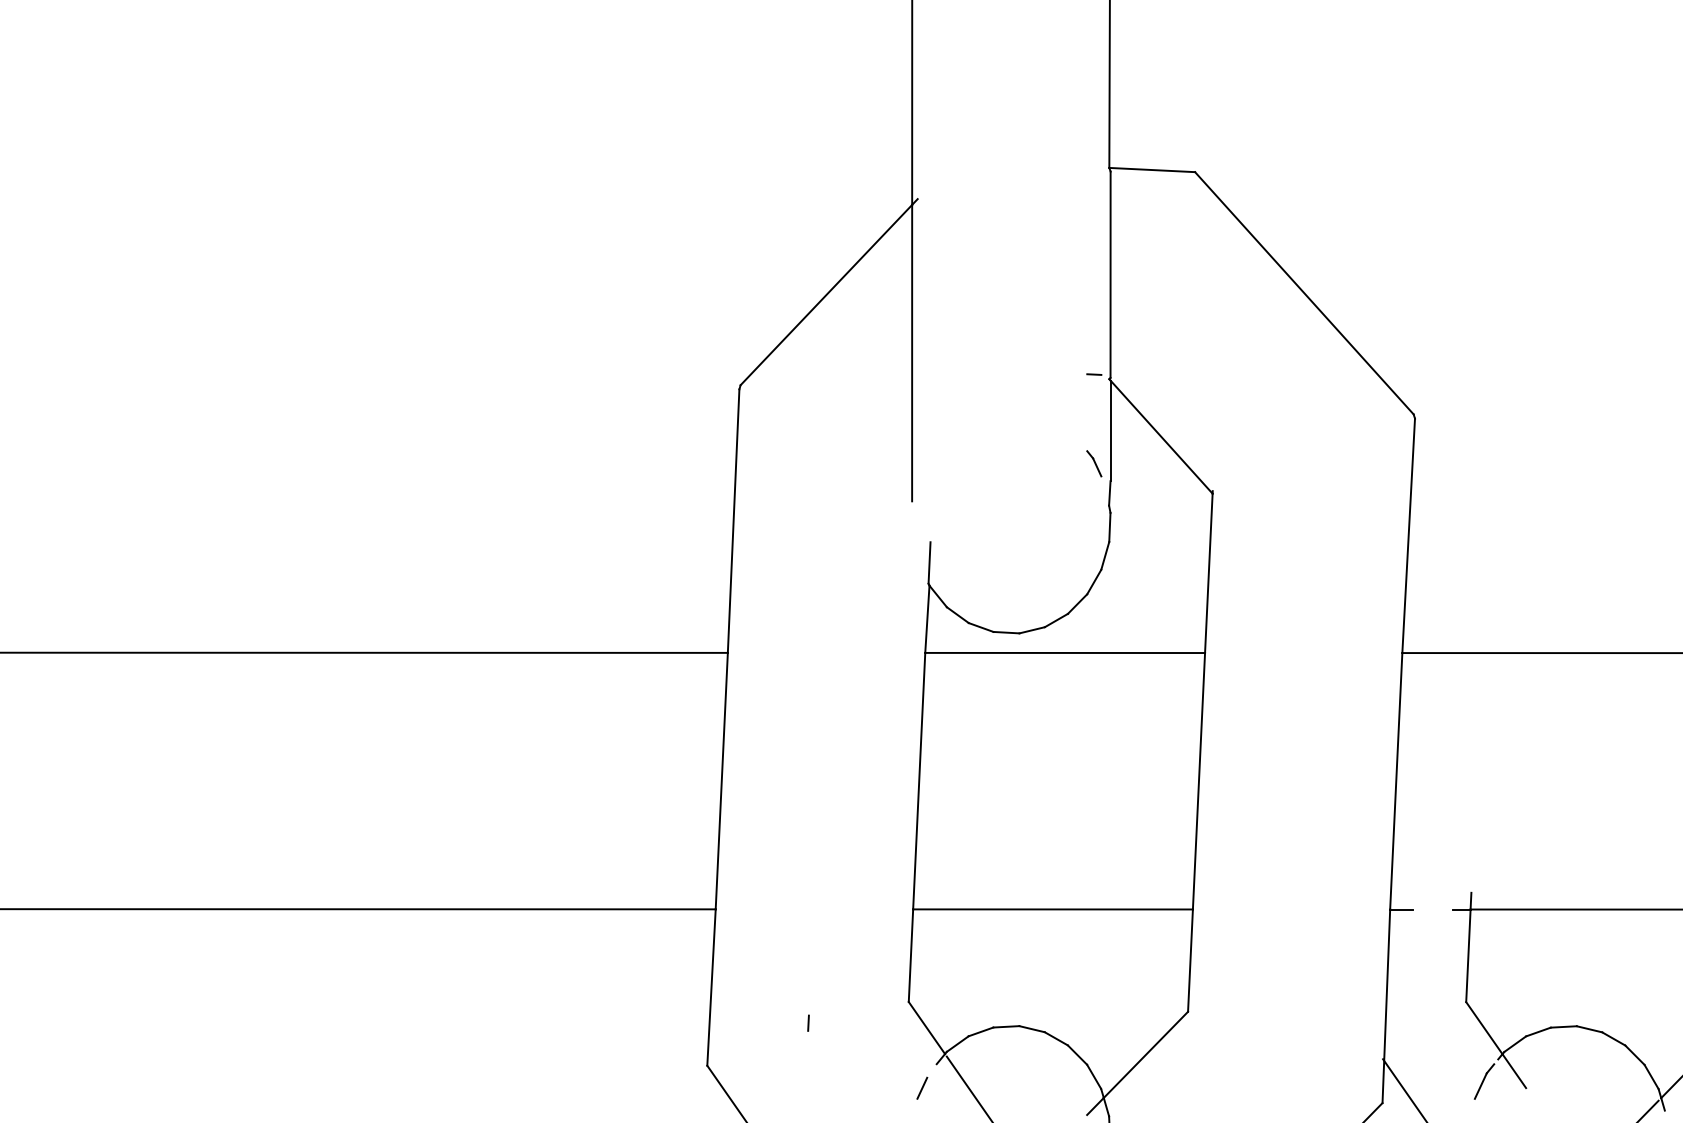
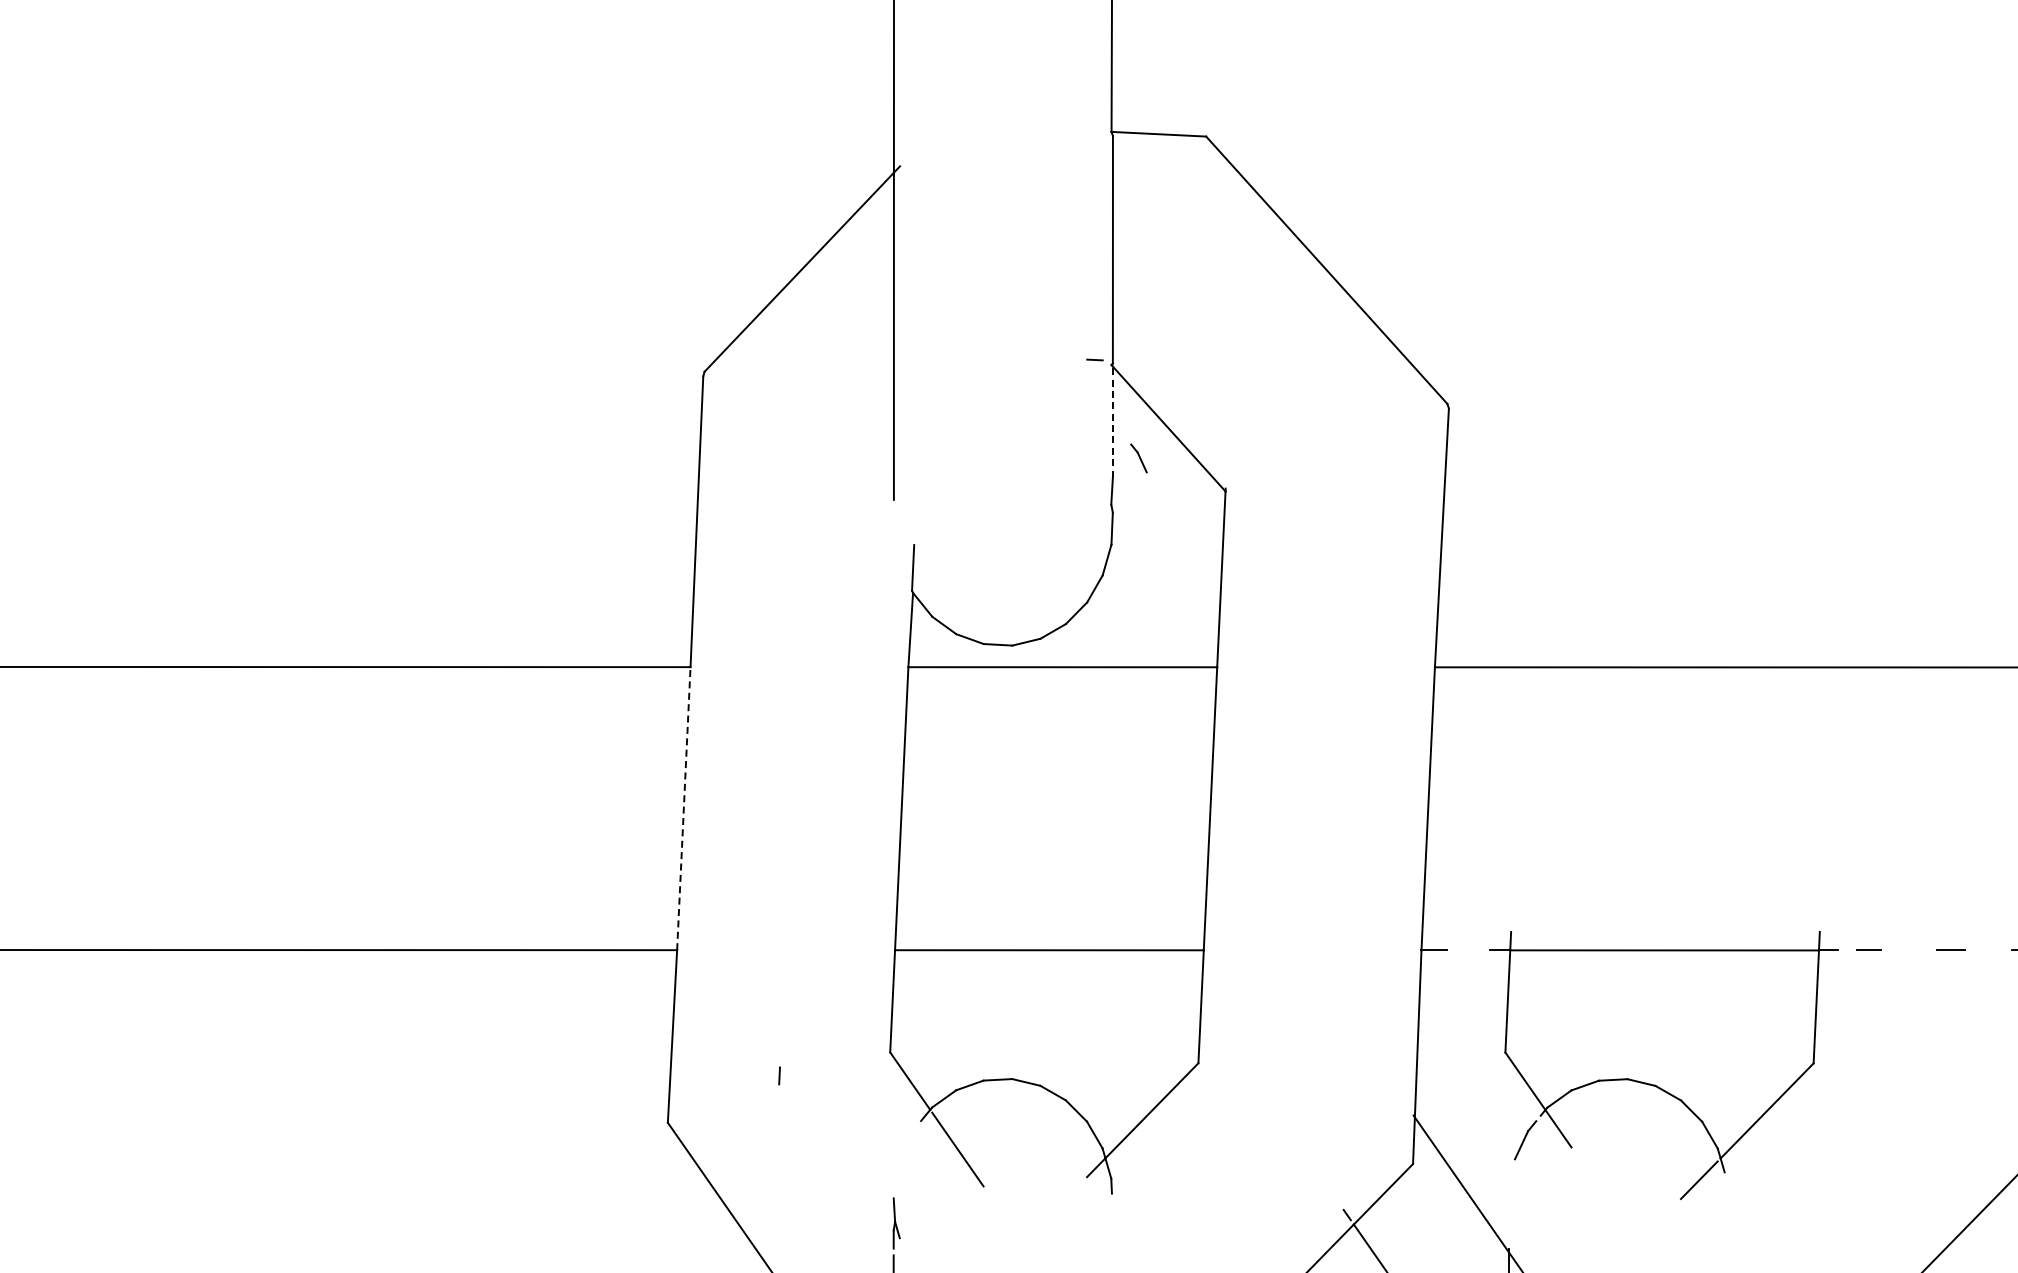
line: (1110, 431) -> (1112, 422), solid -> dashed
part: (1093, 463) -> (1138, 458), moved
line: (721, 780) -> (683, 808), solid -> dashed
line: (921, 1088) -> (904, 1147), removed

